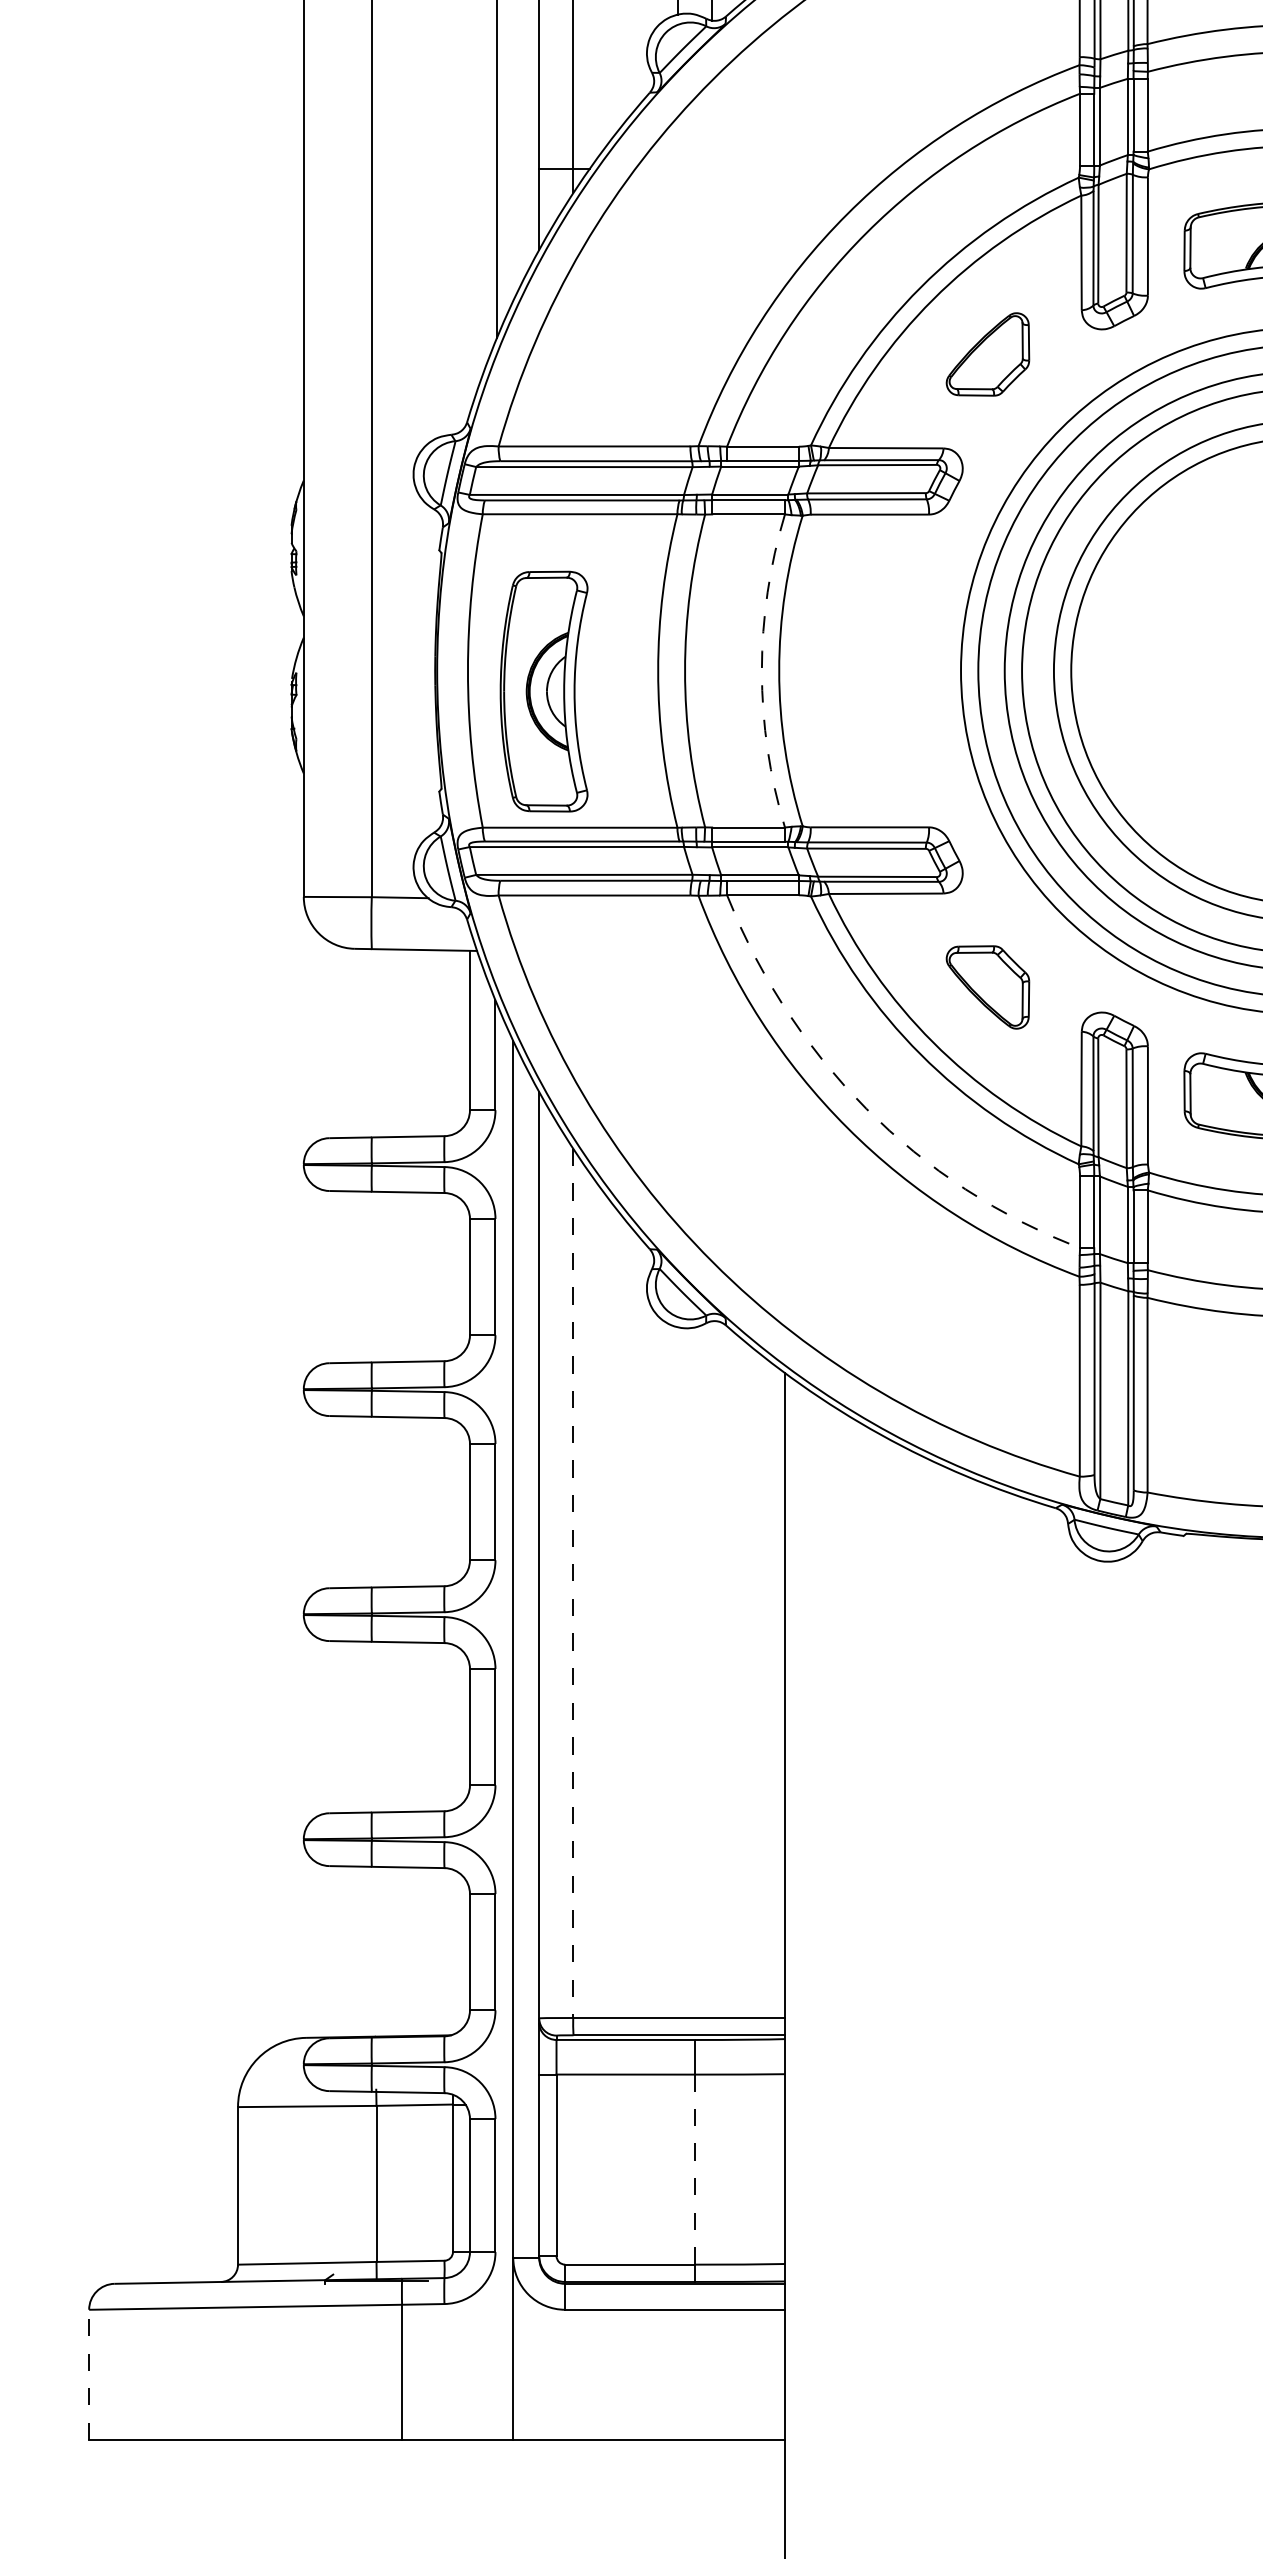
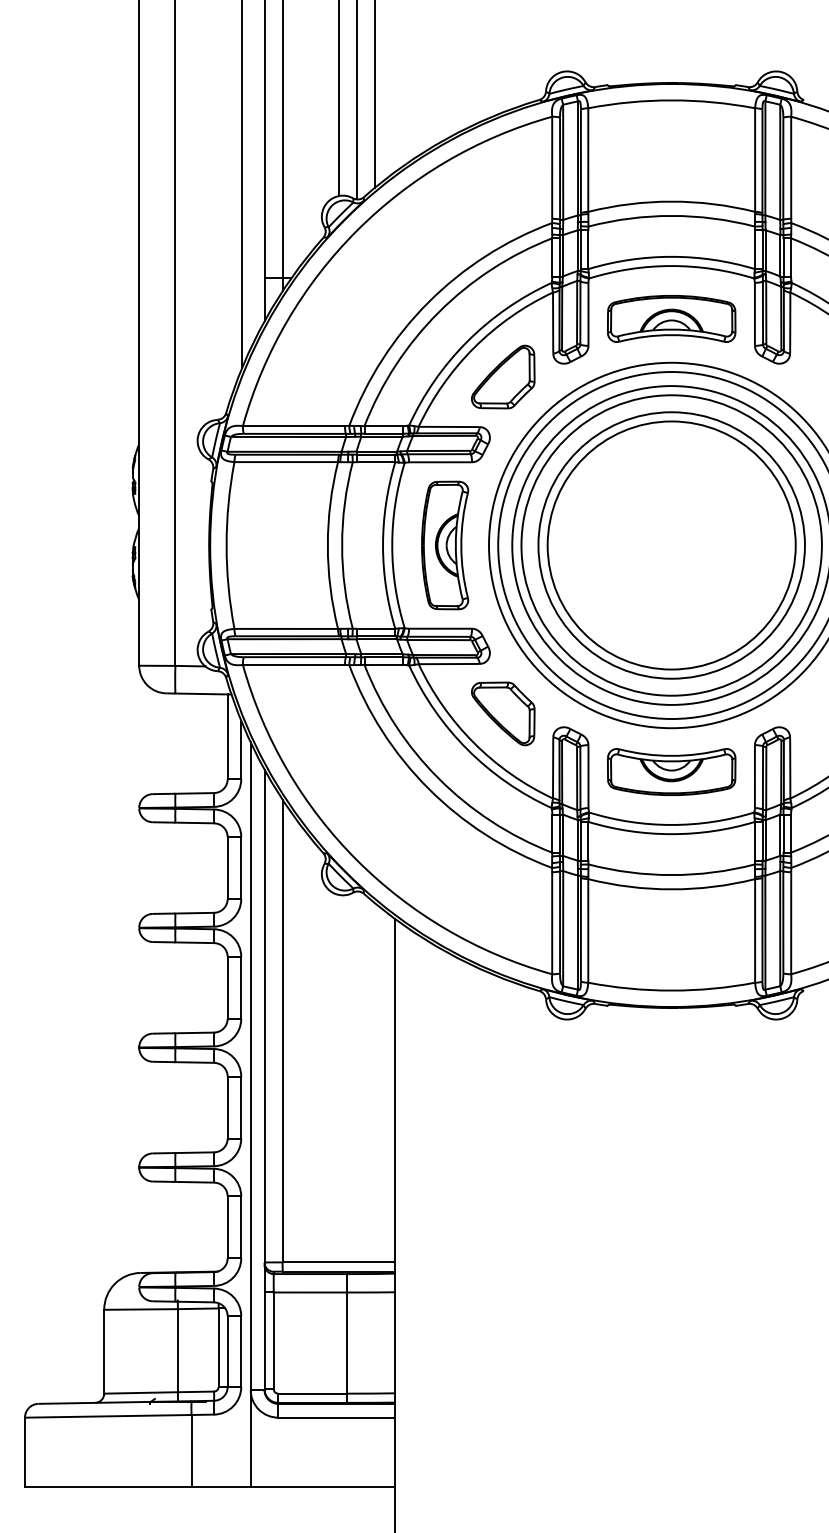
part: (988, 353) -> (503, 376), size x1.43
arc: (762, 670) -> (383, 545), dashed -> solid
part: (544, 691) -> (445, 545), moved
part: (988, 986) -> (503, 713), size x1.43
arc: (866, 1108) -> (438, 778), dashed -> solid
line: (573, 1584) -> (282, 1031), dashed -> solid
line: (695, 2170) -> (347, 1343), dashed -> solid
line: (90, 2375) -> (25, 1452), dashed -> solid

